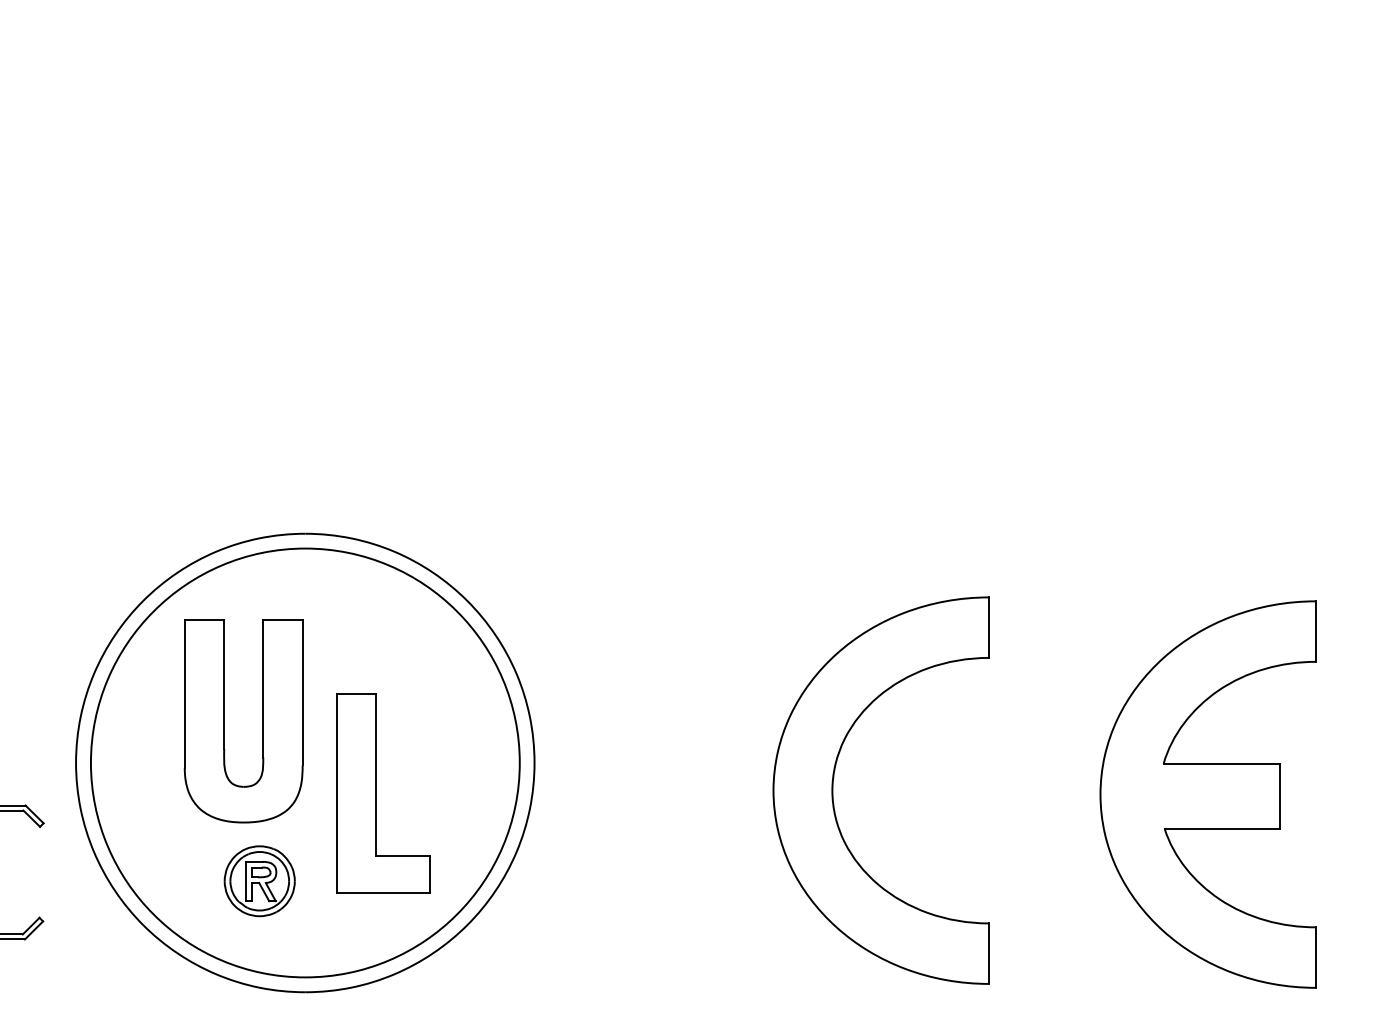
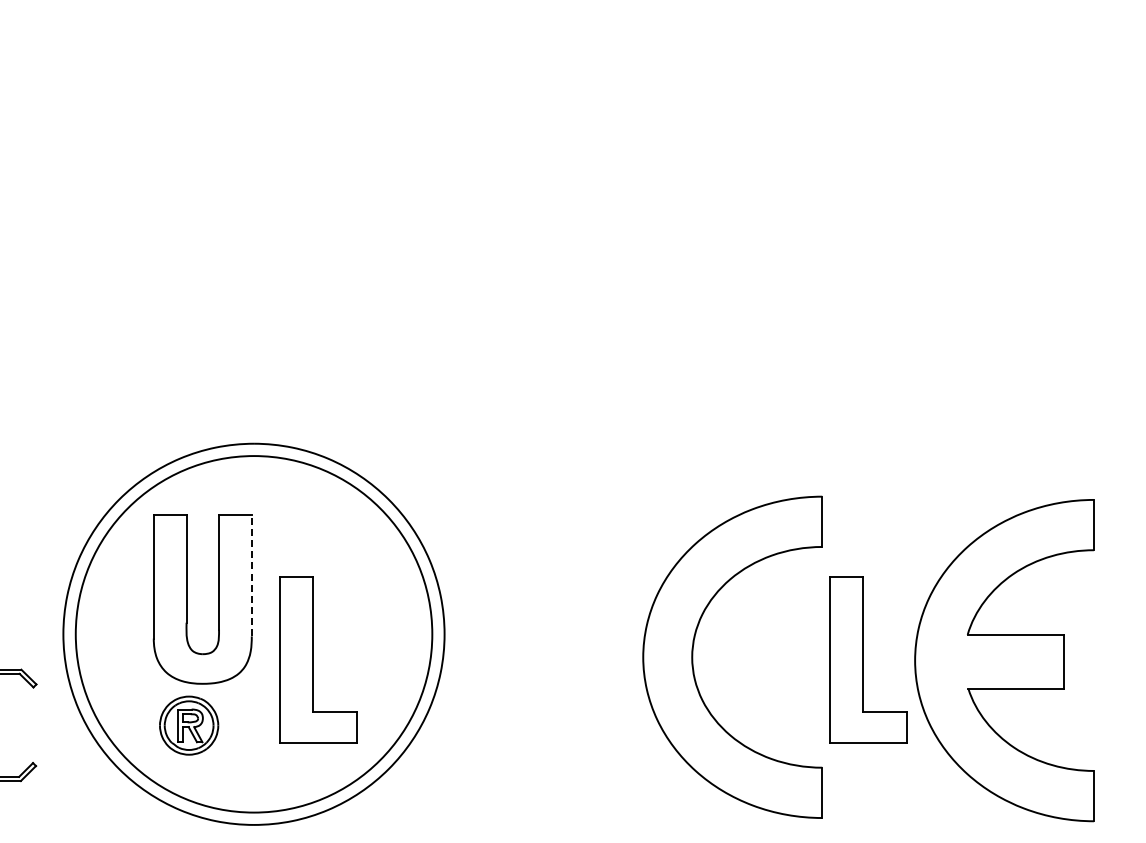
line: (302, 692) -> (251, 575), solid -> dashed
part: (1044, 793) -> (868, 659), added
part: (260, 881) -> (189, 725), moved

